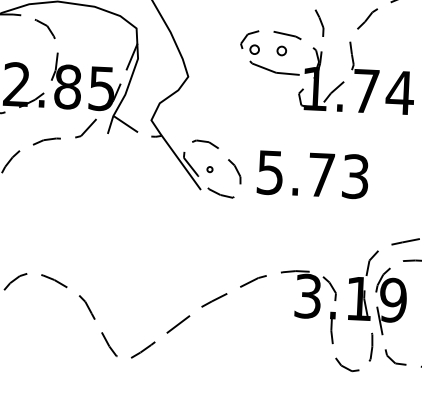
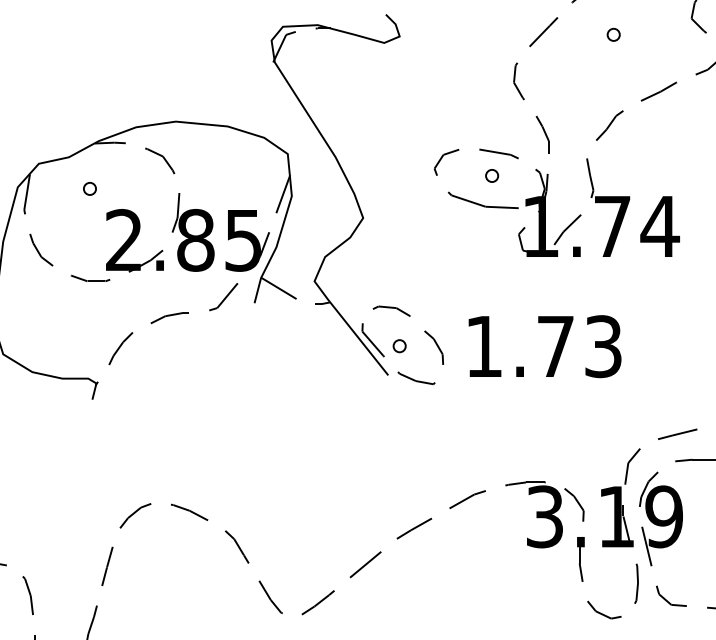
part: (254, 49) -> (454, 175), removed
part: (209, 169) -> (399, 346), size x1.67
text: (269, 173) -> (483, 347), 5.73 -> 1.73

